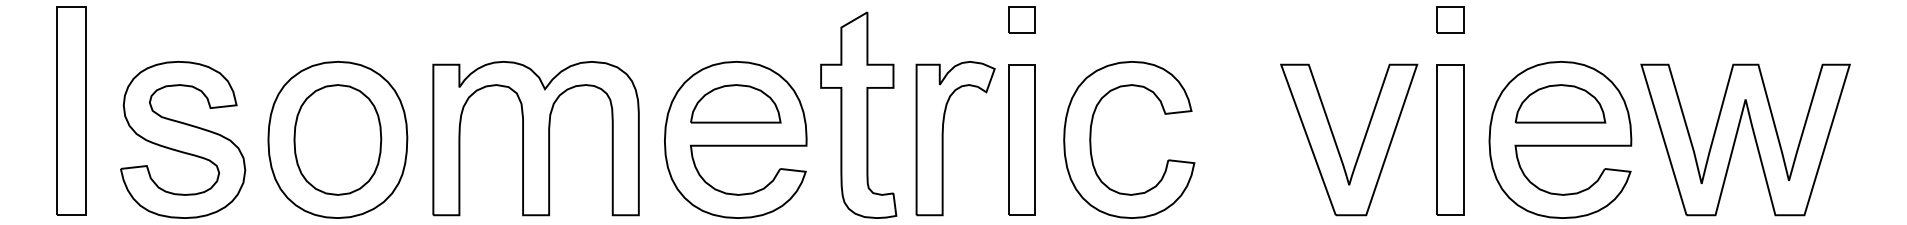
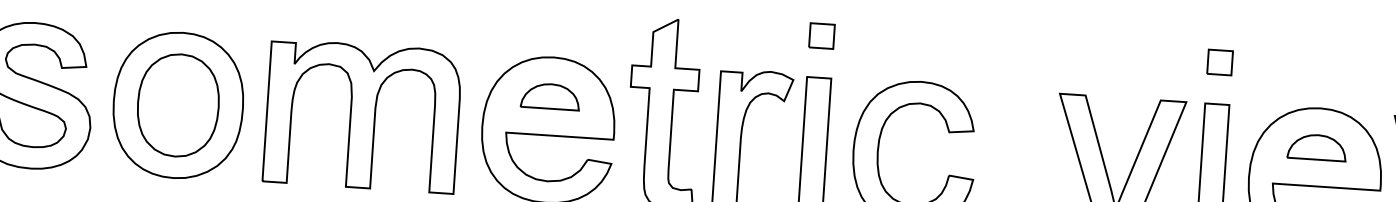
part: (735, 103) -> (550, 96), size x0.7
part: (1560, 103) -> (1317, 147), size x0.7

